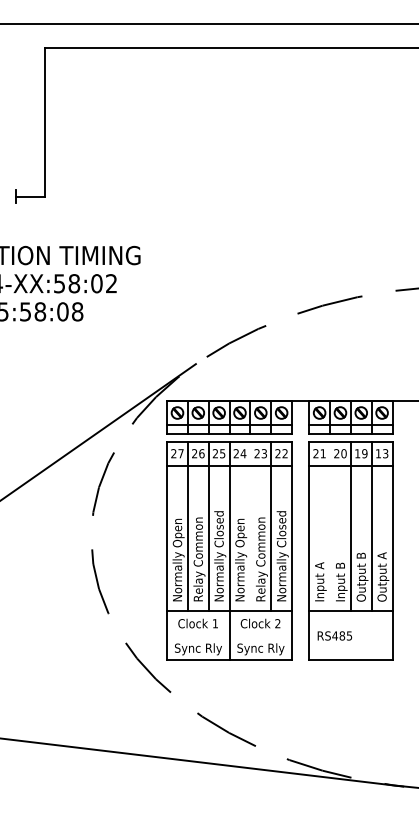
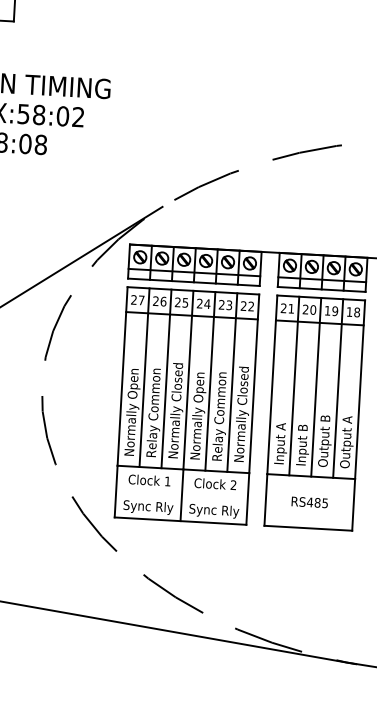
text: (385, 453) -> (357, 312), 13 -> 18
line: (250, 526) -> (210, 381), added
line: (330, 526) -> (294, 385), added
text: (334, 635) -> (309, 501), moved

